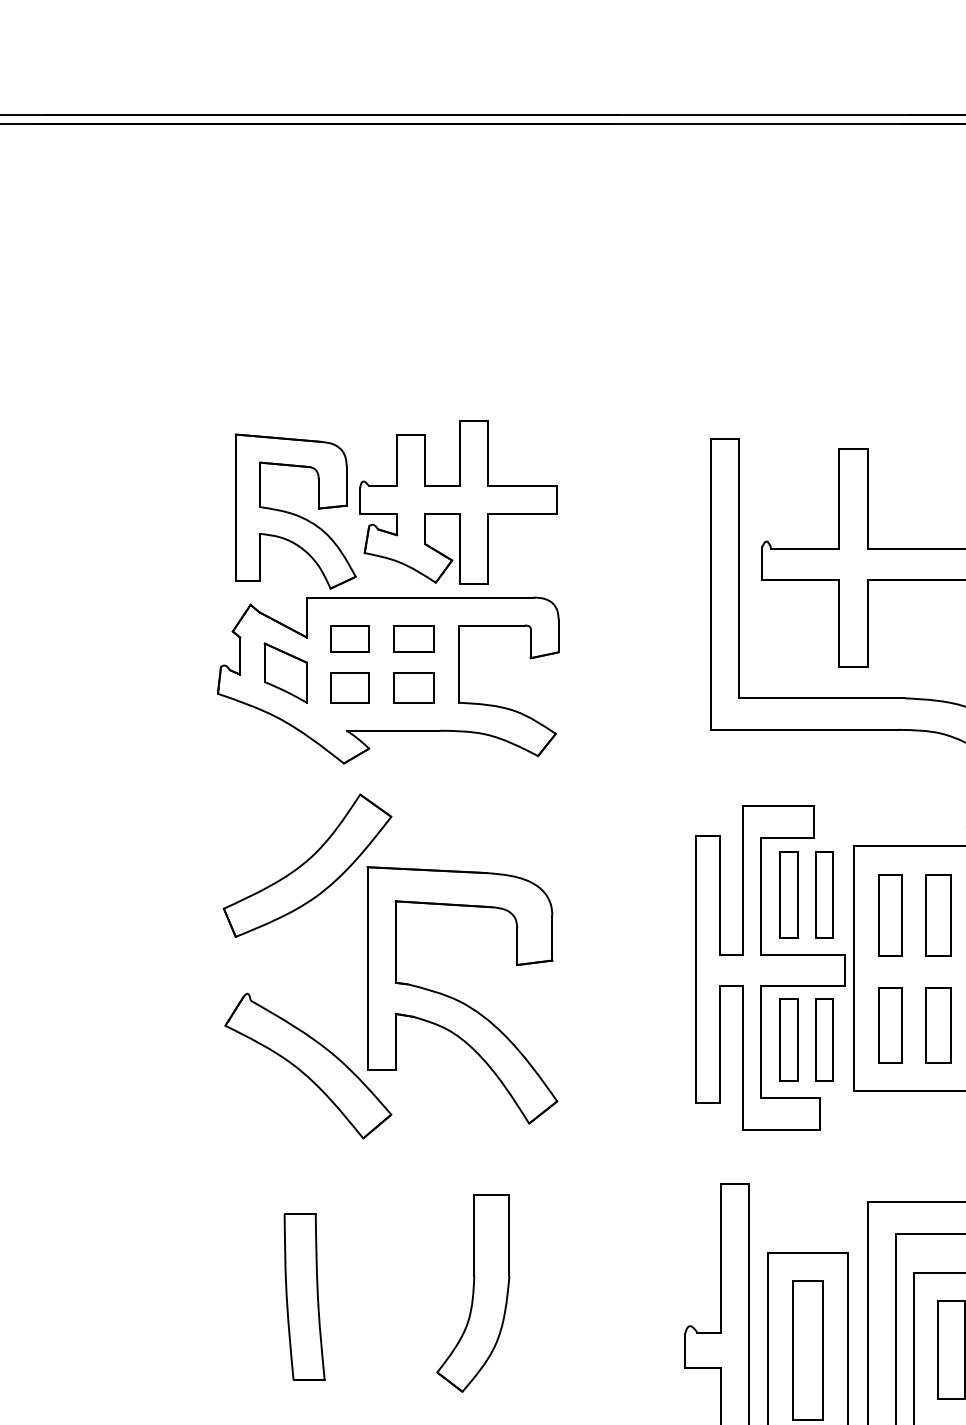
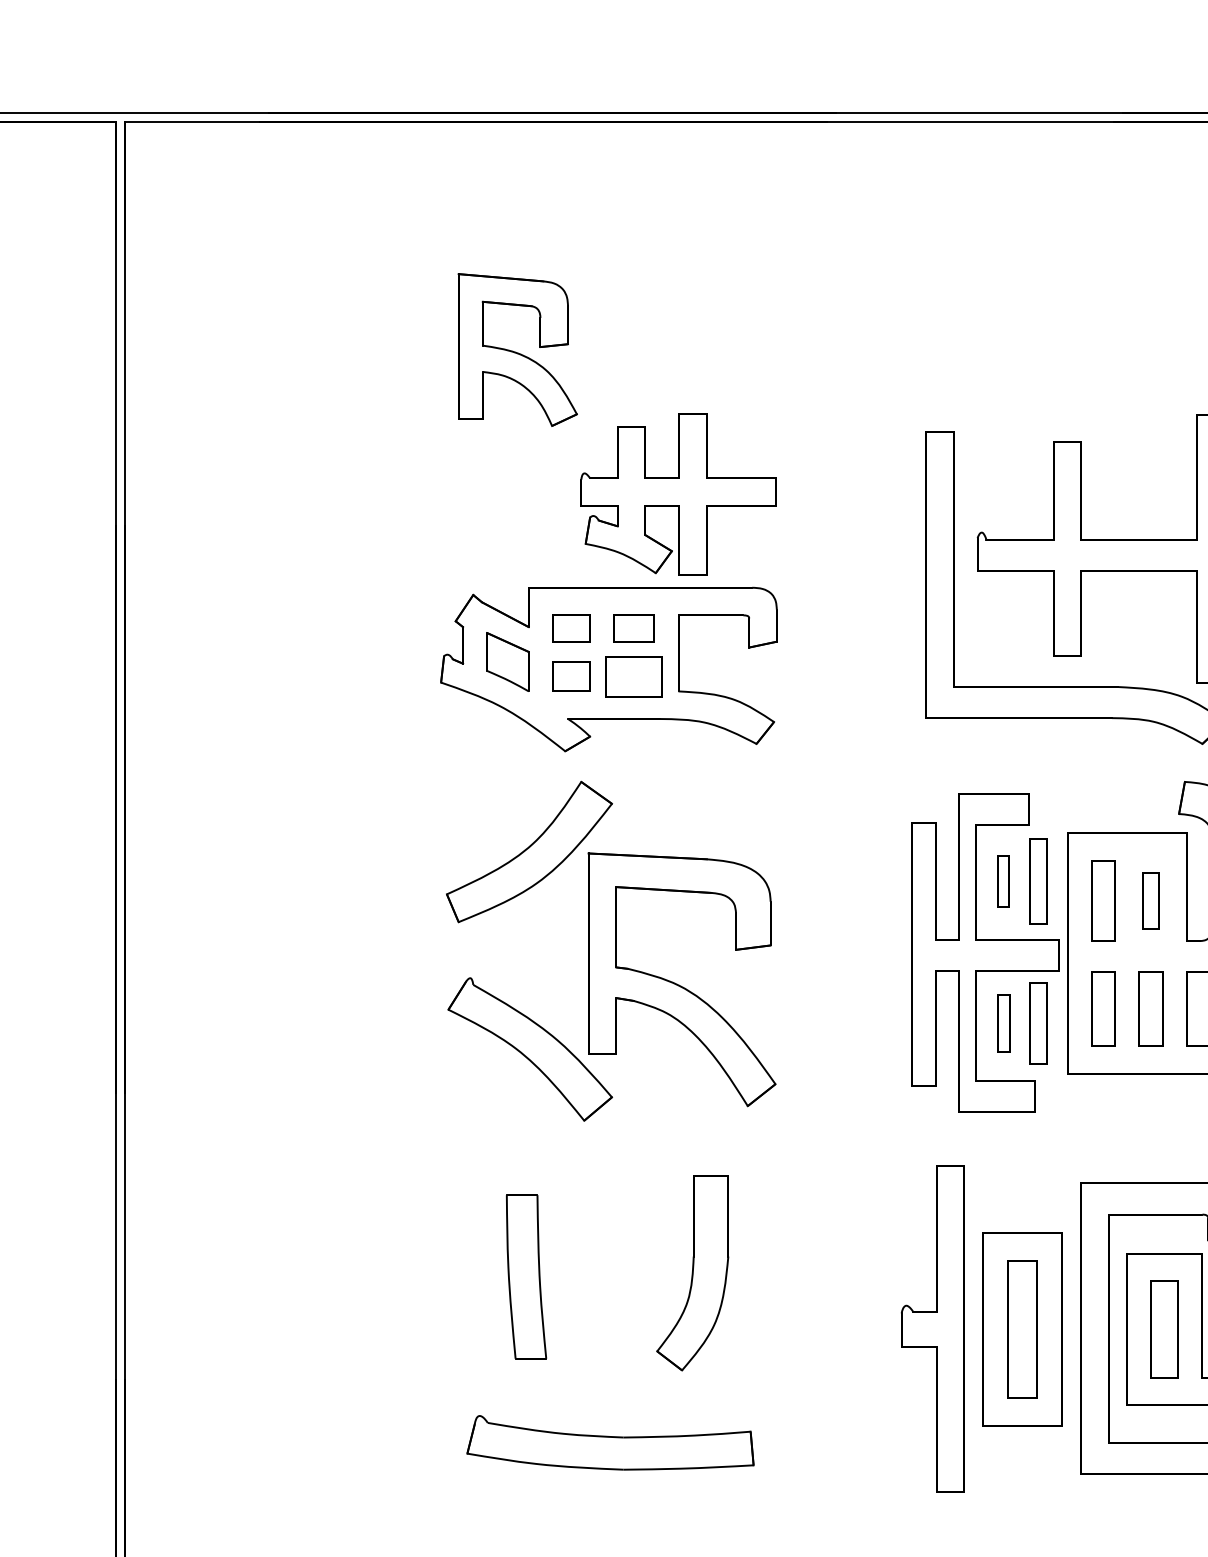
part: (295, 511) -> (517, 349), moved
part: (413, 687) -> (633, 676), size x1.4
part: (788, 895) -> (1003, 881), size x0.6
part: (937, 914) -> (1150, 900), size x0.7
part: (788, 1039) -> (1003, 1023), size x0.7

